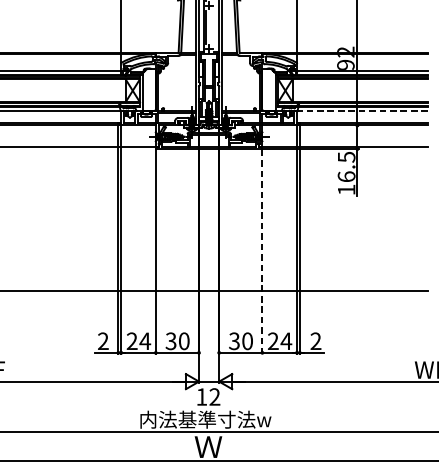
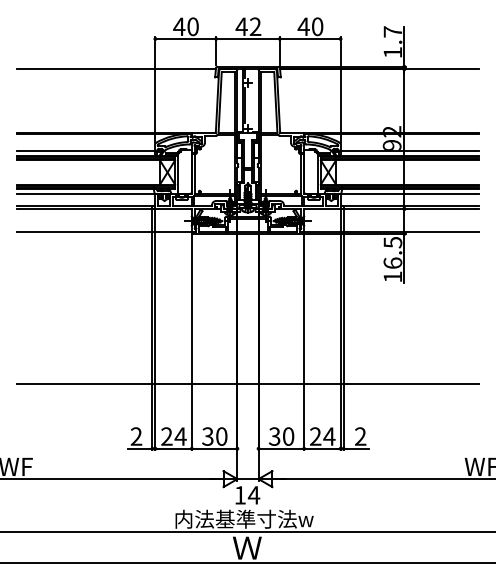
line: (361, 110) -> (408, 193), dashed -> solid
line: (262, 252) -> (304, 342), dashed -> solid
text: (214, 397) -> (253, 495), 12 -> 14

